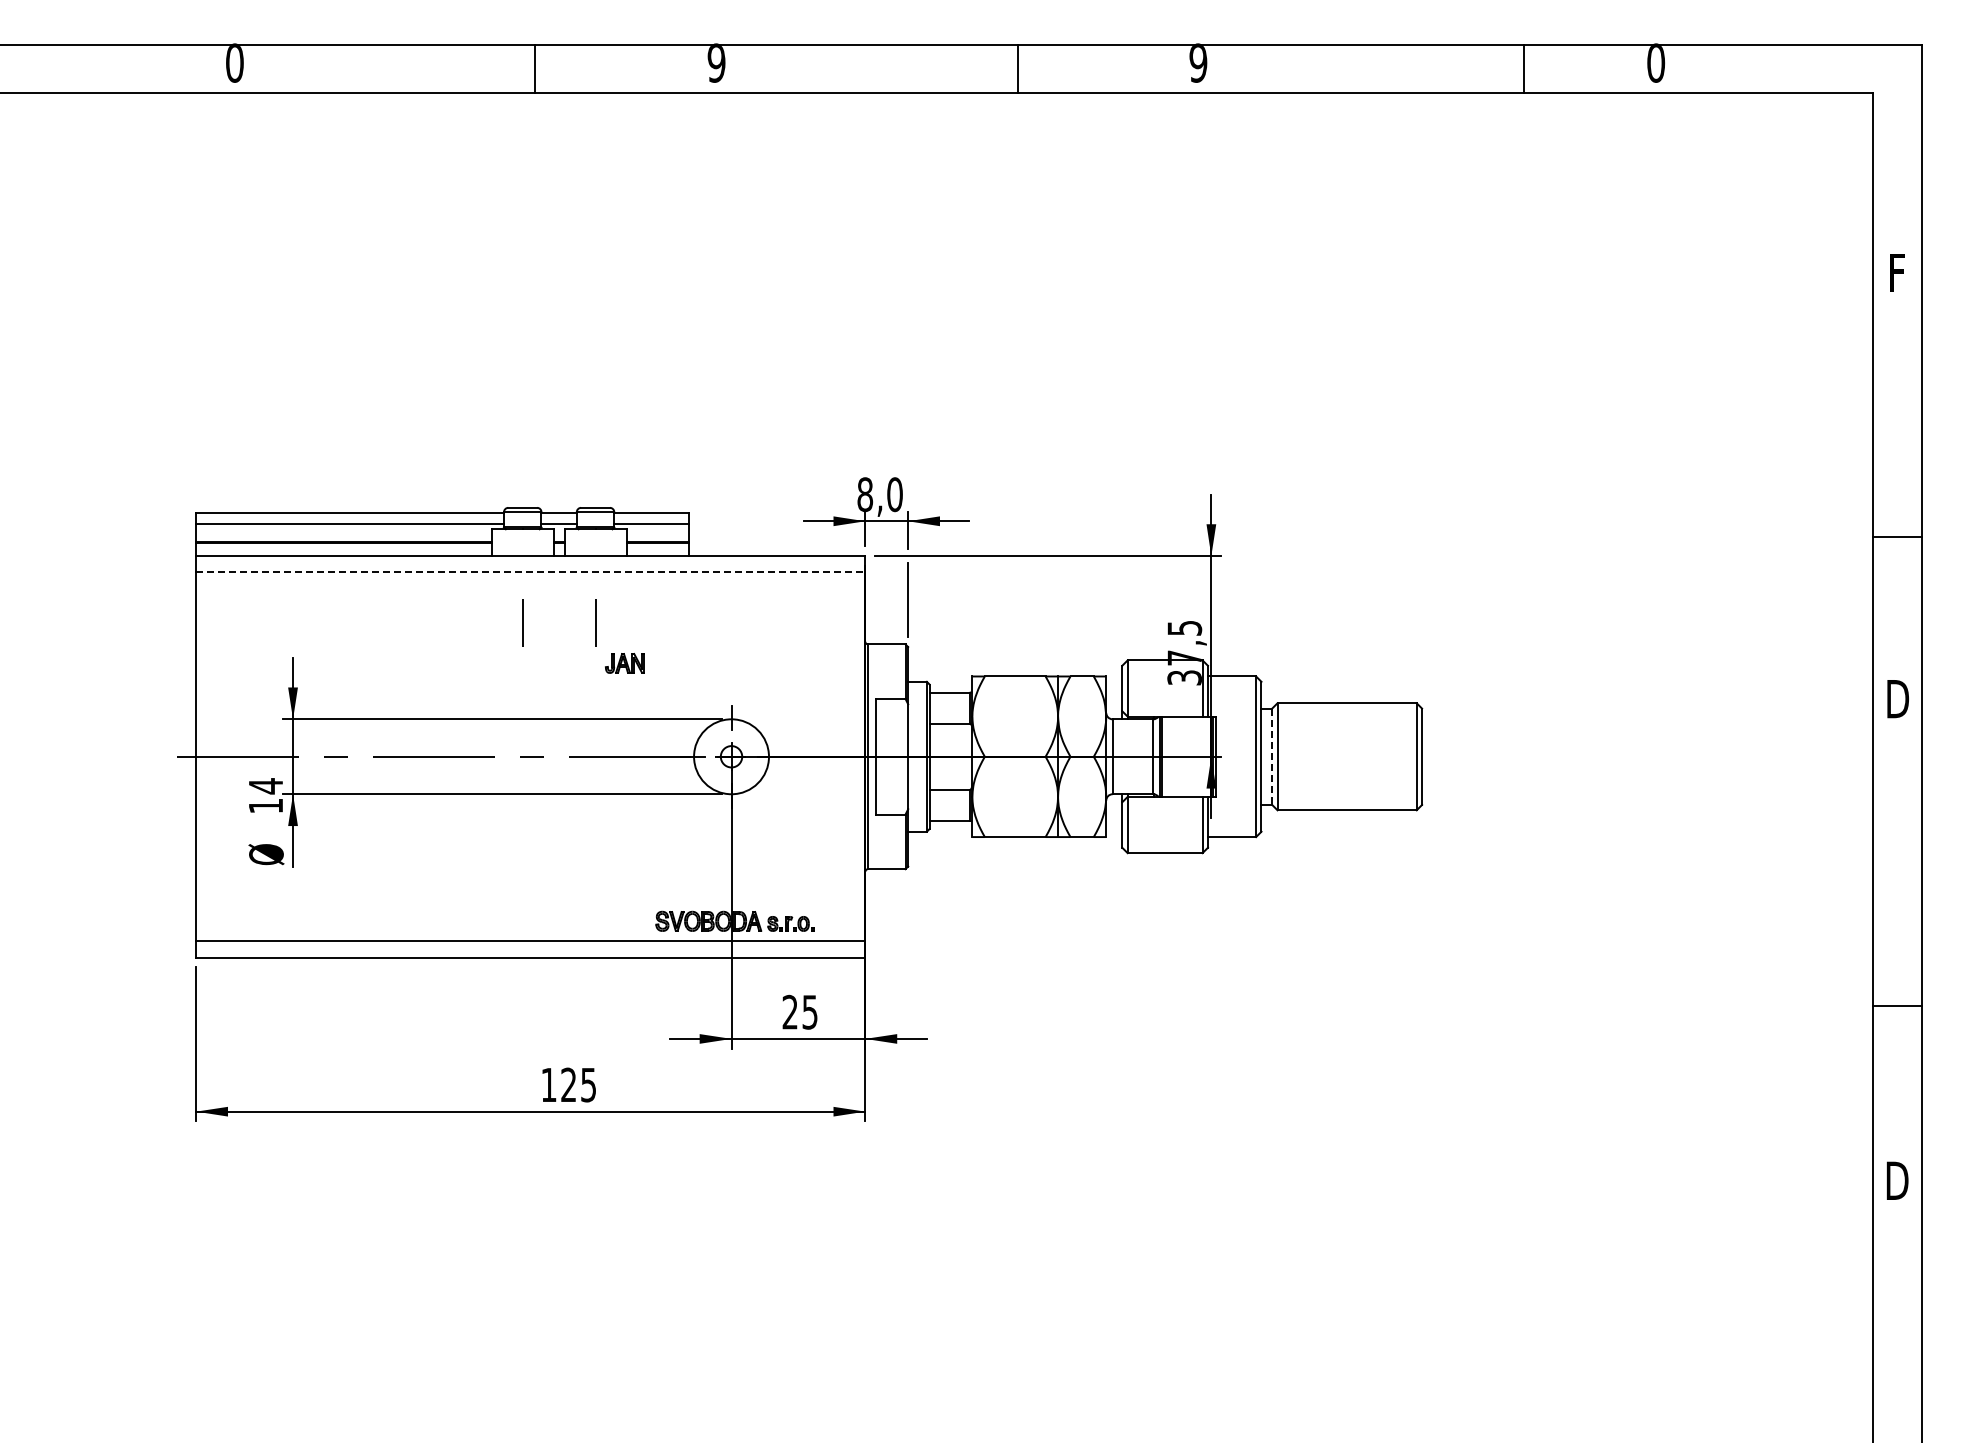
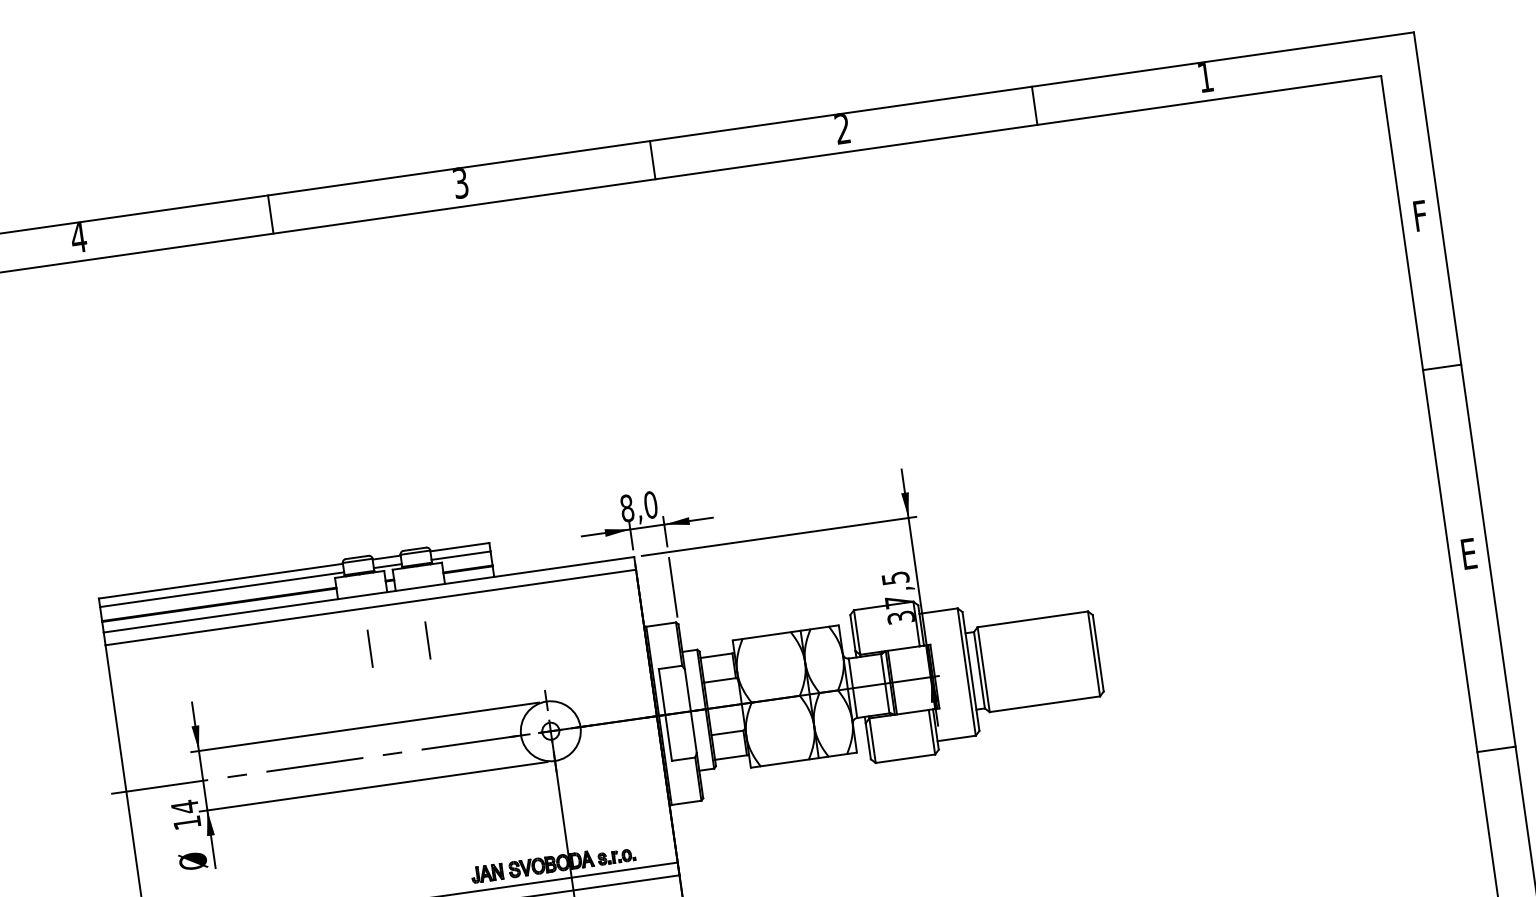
text: (234, 62) -> (78, 236), 0 -> 4
text: (716, 62) -> (460, 182), 9 -> 3
text: (1198, 62) -> (842, 128), 9 -> 2
text: (1656, 62) -> (1205, 76), 0 -> 1
line: (535, 68) -> (270, 214), moved
line: (1018, 68) -> (653, 159), moved
line: (1523, 68) -> (1034, 105), moved
line: (1897, 536) -> (1442, 367), moved
line: (530, 572) -> (370, 607), dashed -> solid
part: (624, 663) -> (486, 873), moved
text: (1897, 699) -> (1468, 554), D -> E
line: (1272, 757) -> (979, 670), dashed -> solid
line: (1897, 1005) -> (1496, 749), moved

